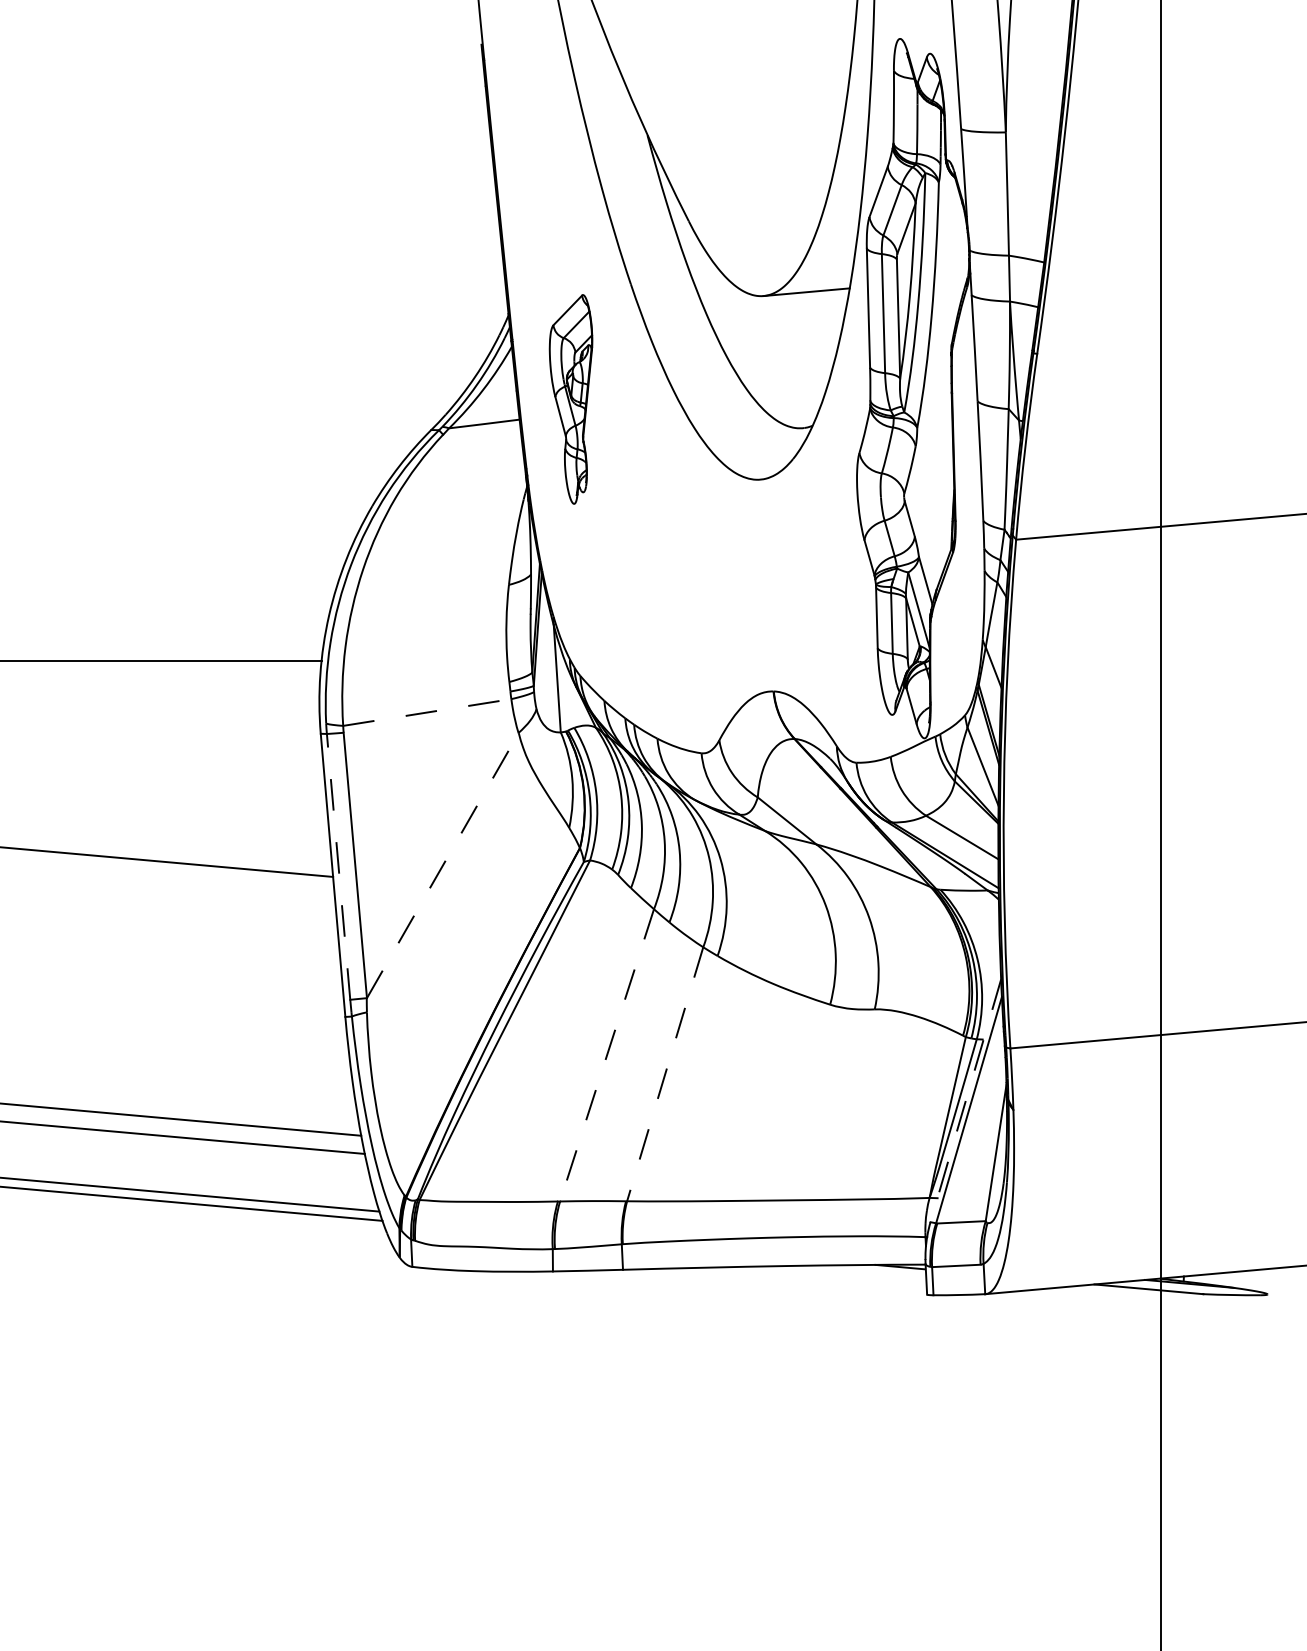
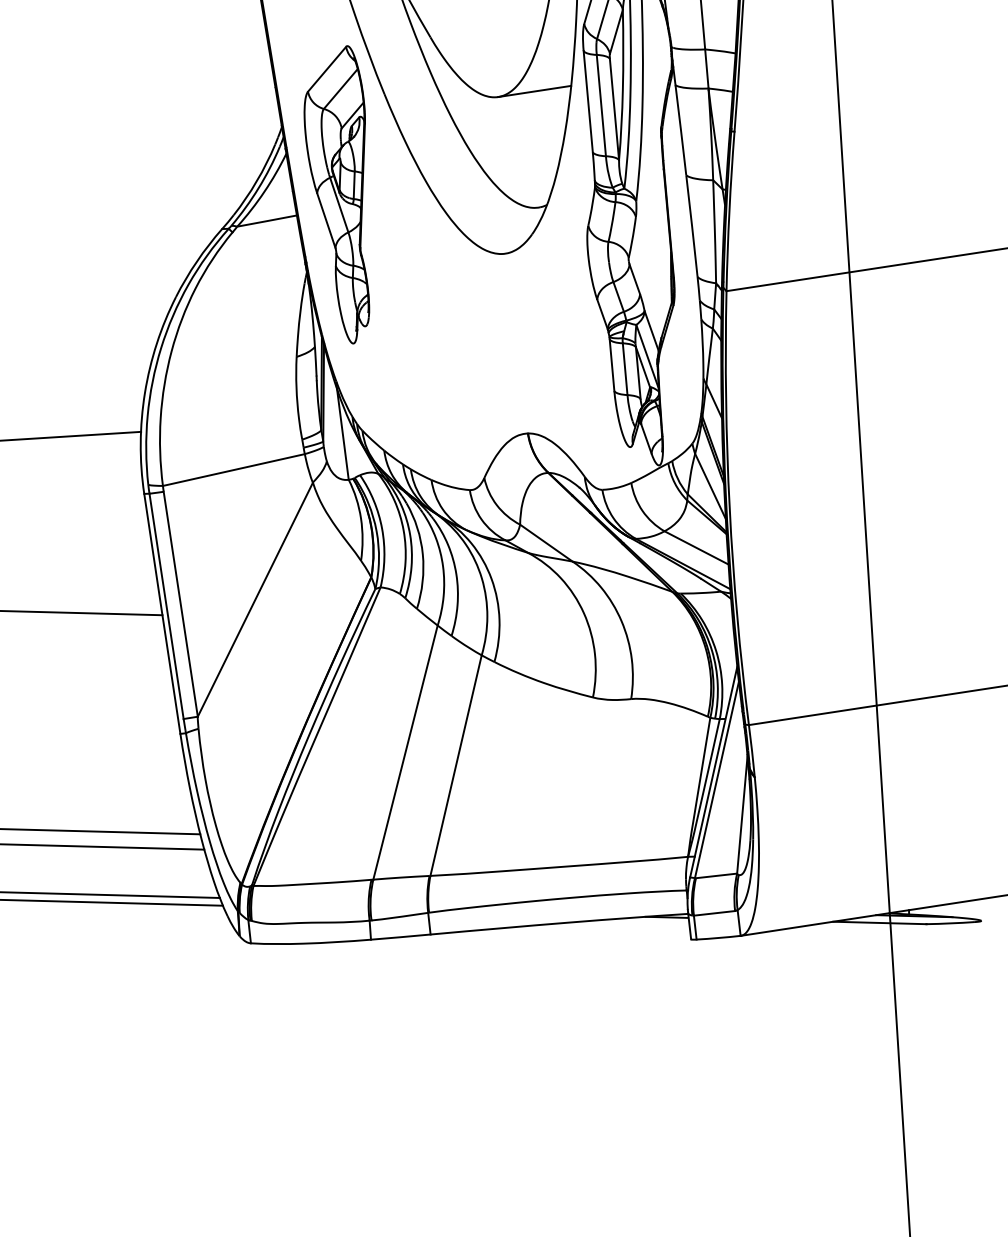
part: (570, 399) -> (339, 195), size x1.67
line: (427, 712) -> (234, 470), dashed -> solid
line: (442, 865) -> (255, 599), dashed -> solid
line: (338, 866) -> (166, 606), dashed -> solid
line: (606, 1055) -> (405, 752), dashed -> solid
line: (665, 1074) -> (456, 765), dashed -> solid
line: (965, 1101) -> (713, 772), dashed -> solid

